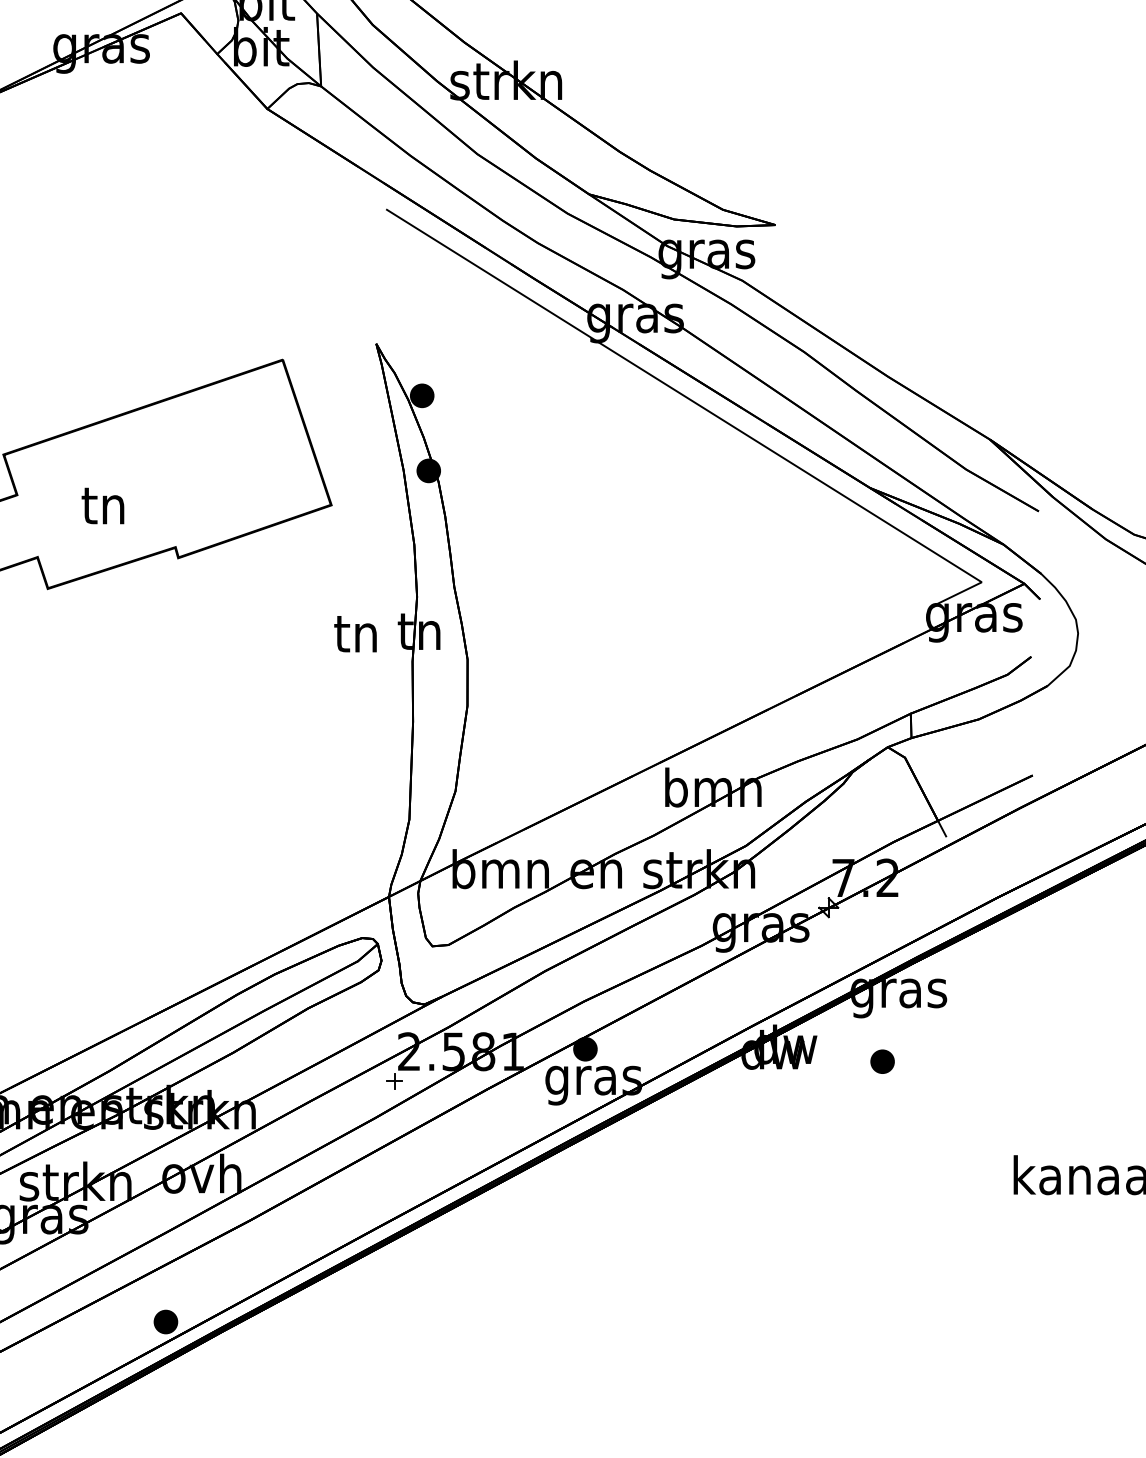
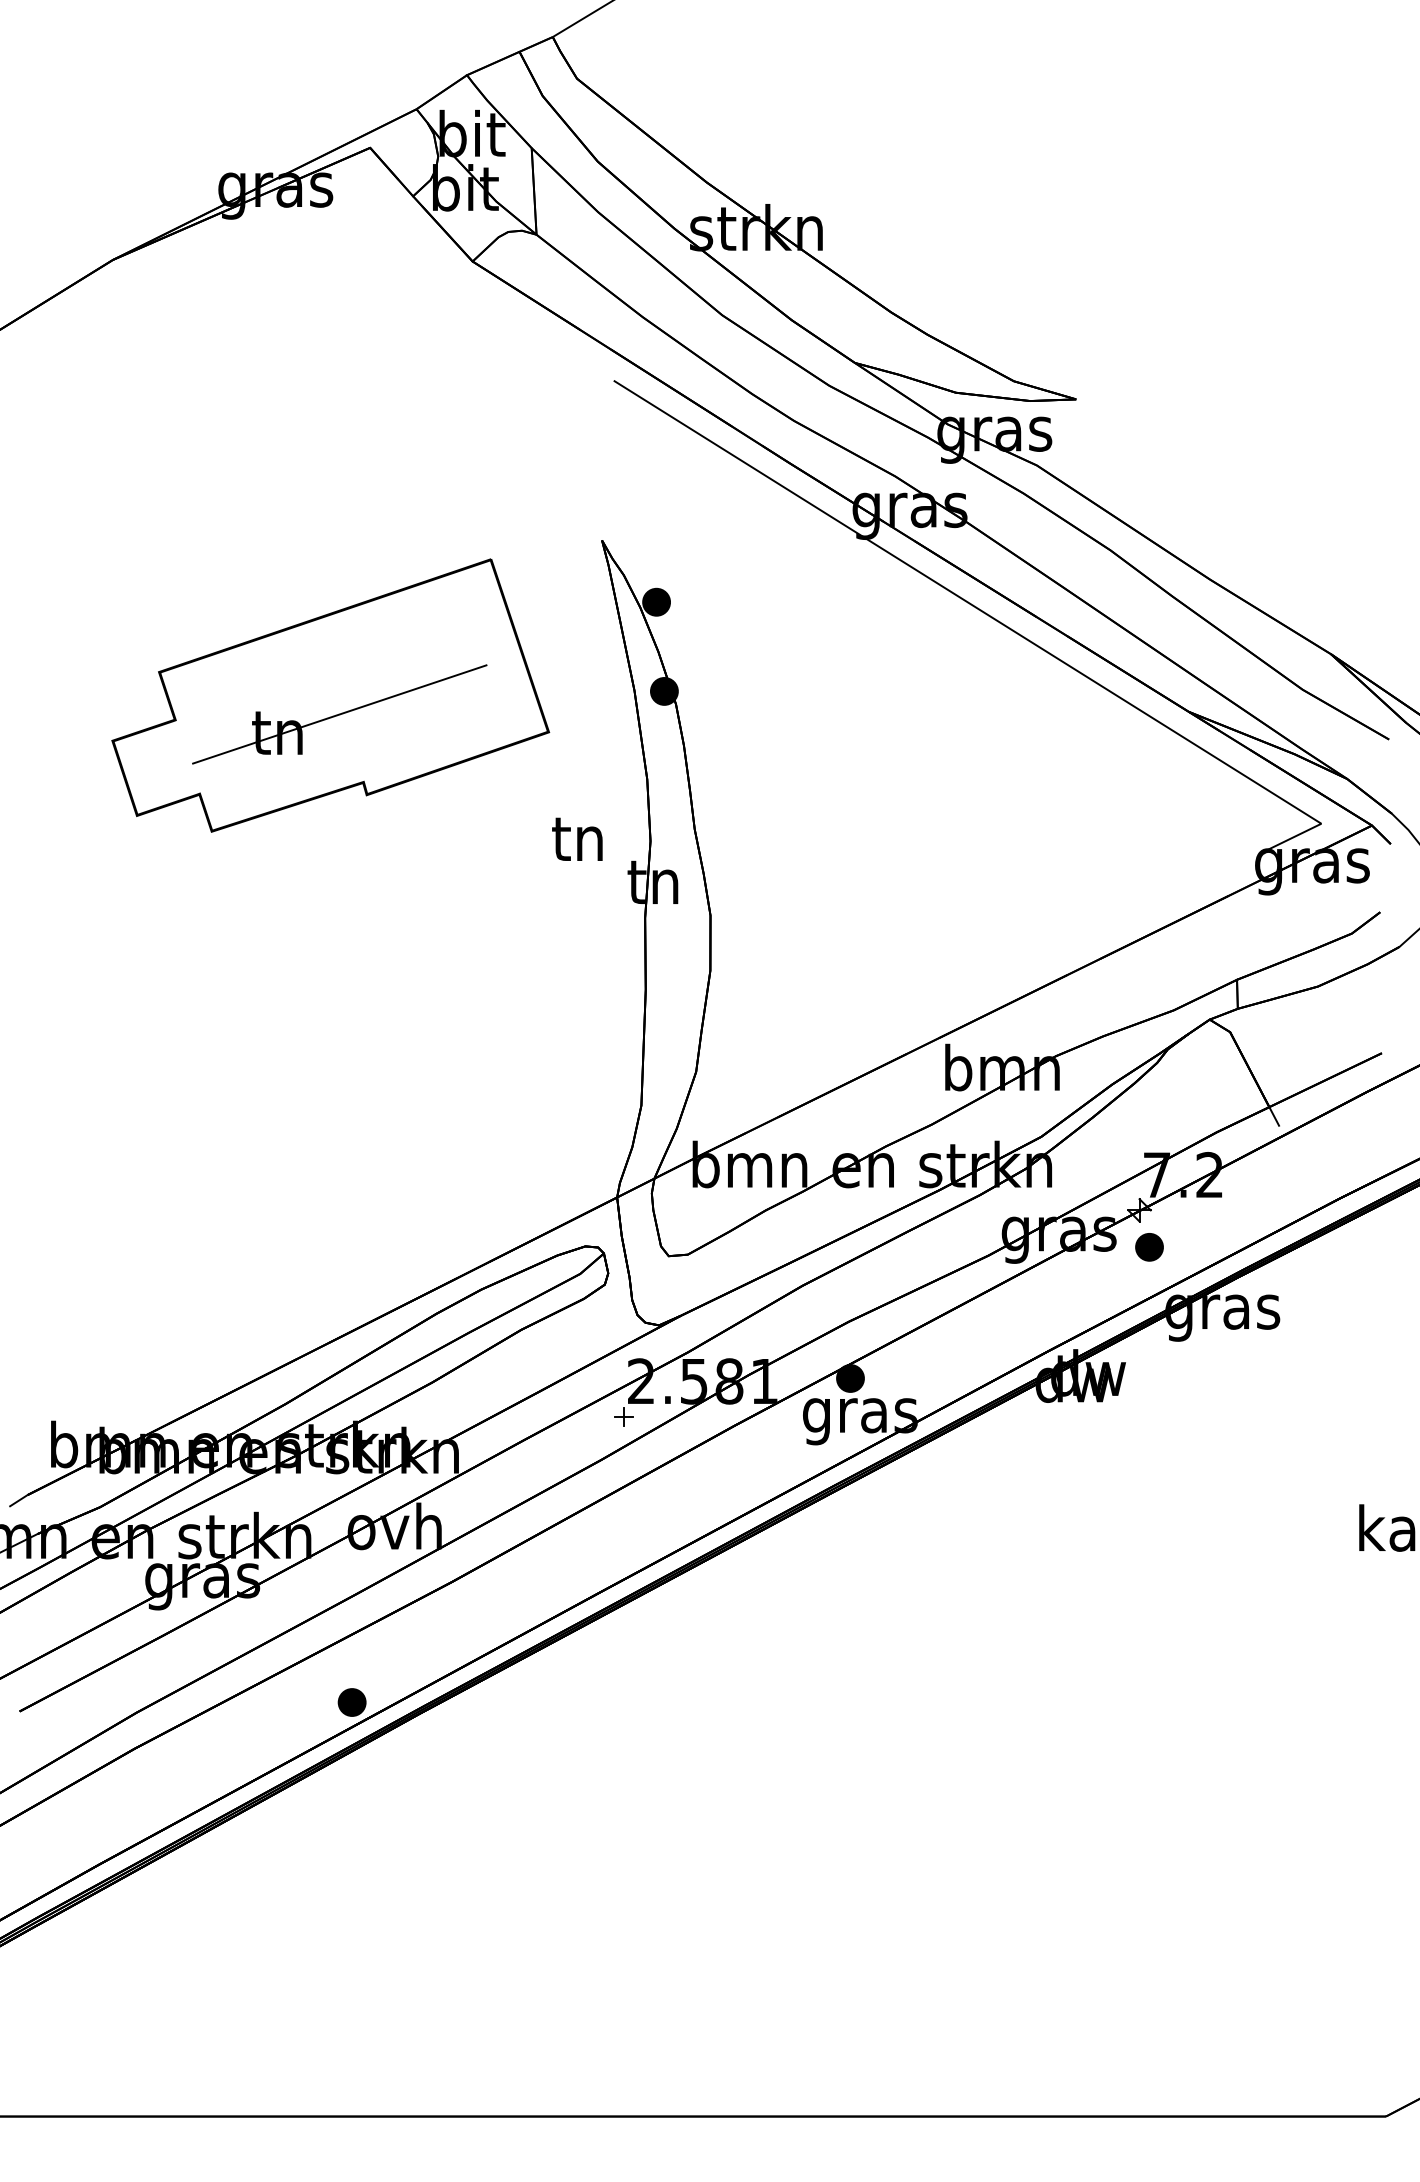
line: (155, 490) -> (339, 714), added
text: (355, 633) -> (577, 838), moved
part: (882, 1061) -> (1149, 1247), moved

